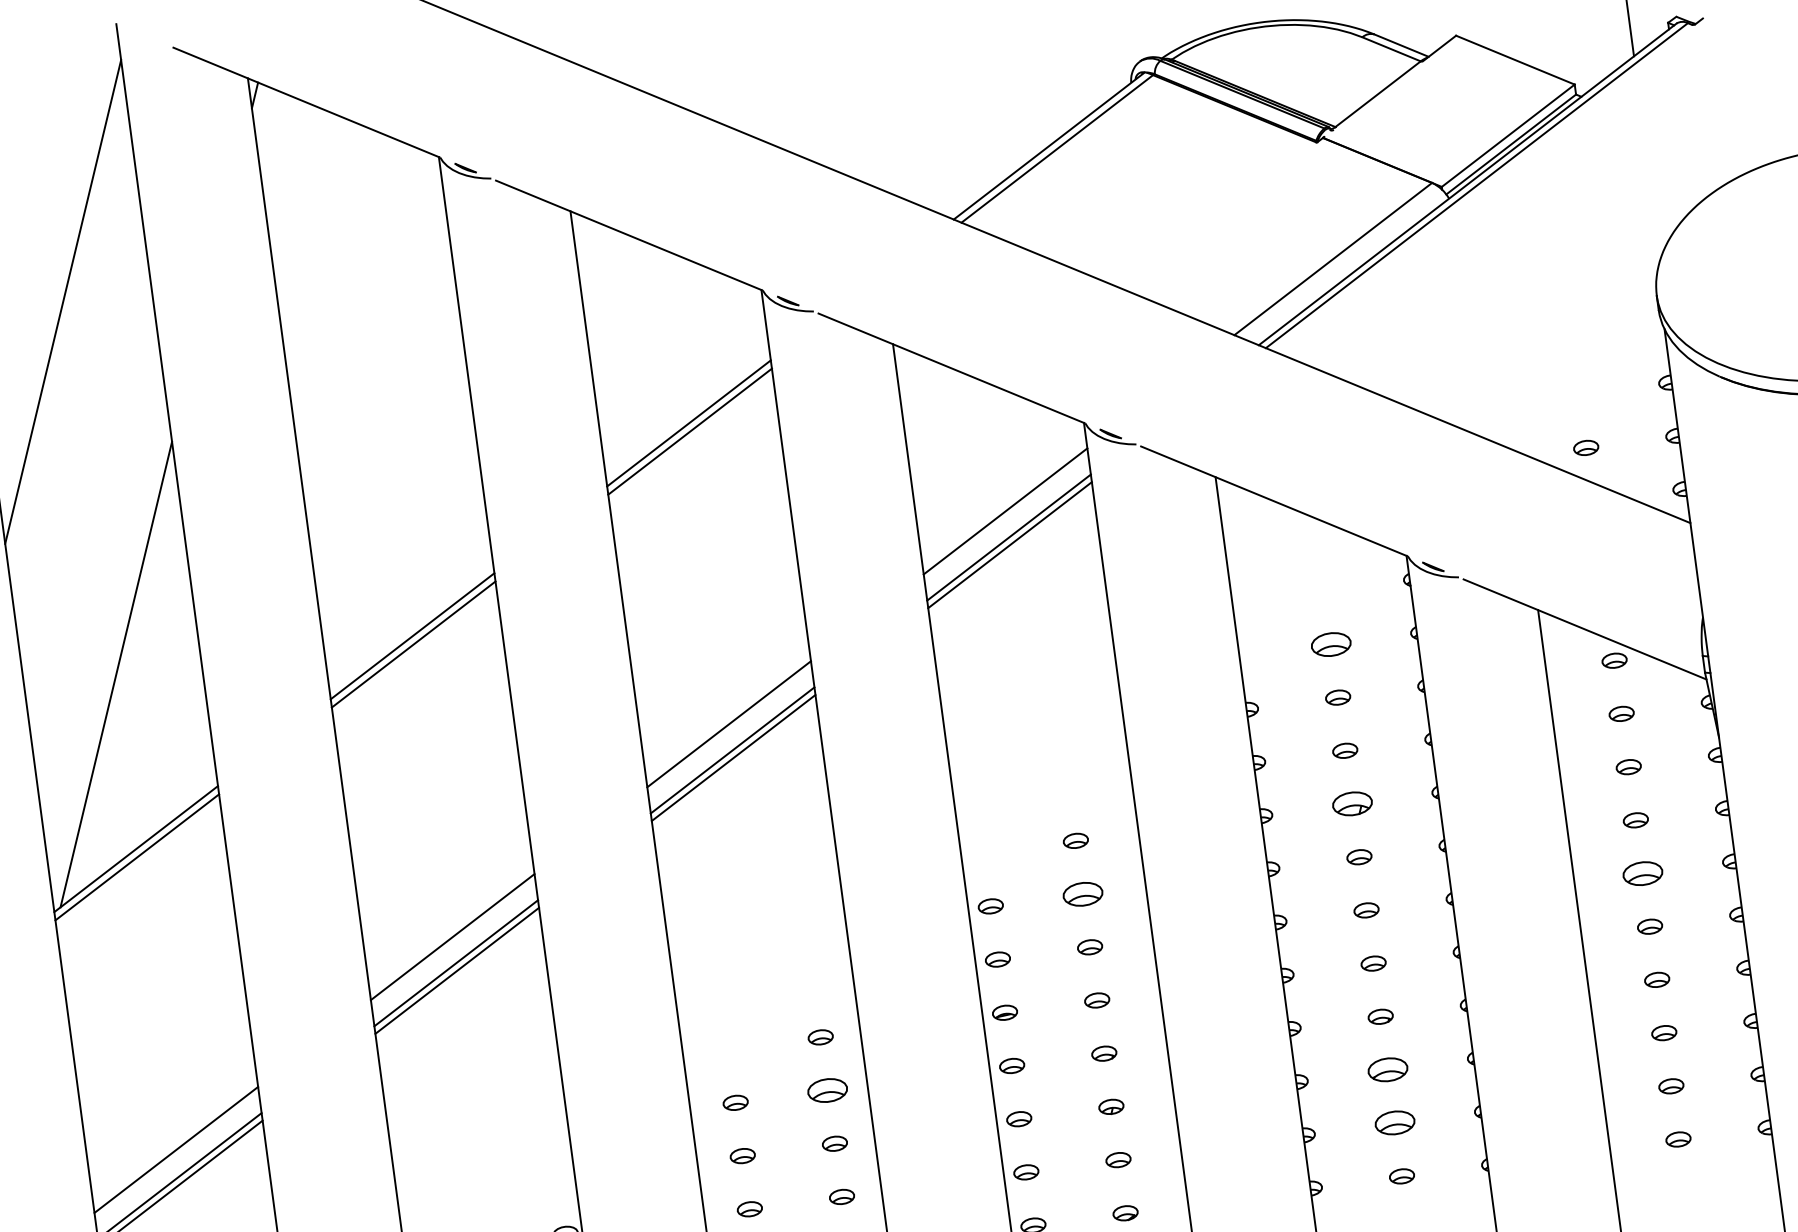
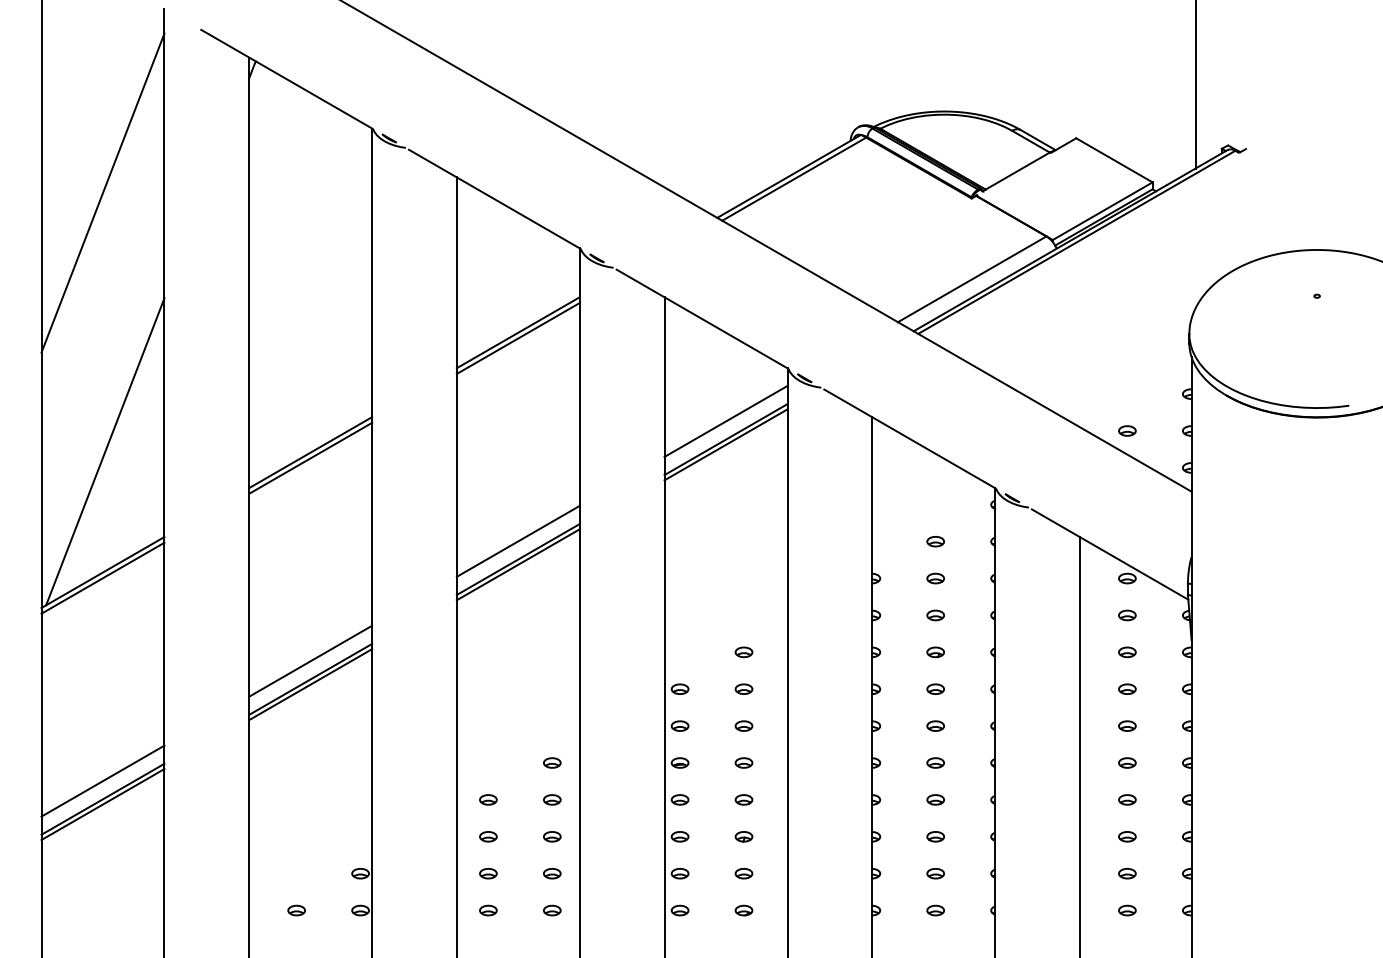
part: (1330, 644) -> (935, 541), size x0.62
part: (1352, 804) -> (935, 652), size x0.62
part: (1642, 872) -> (1127, 725), size x0.62
part: (1082, 893) -> (743, 688), size x0.62
part: (1387, 1069) -> (935, 836), size x0.62
part: (828, 1089) -> (552, 799), size x0.62
part: (1394, 1122) -> (935, 873), size x0.62

